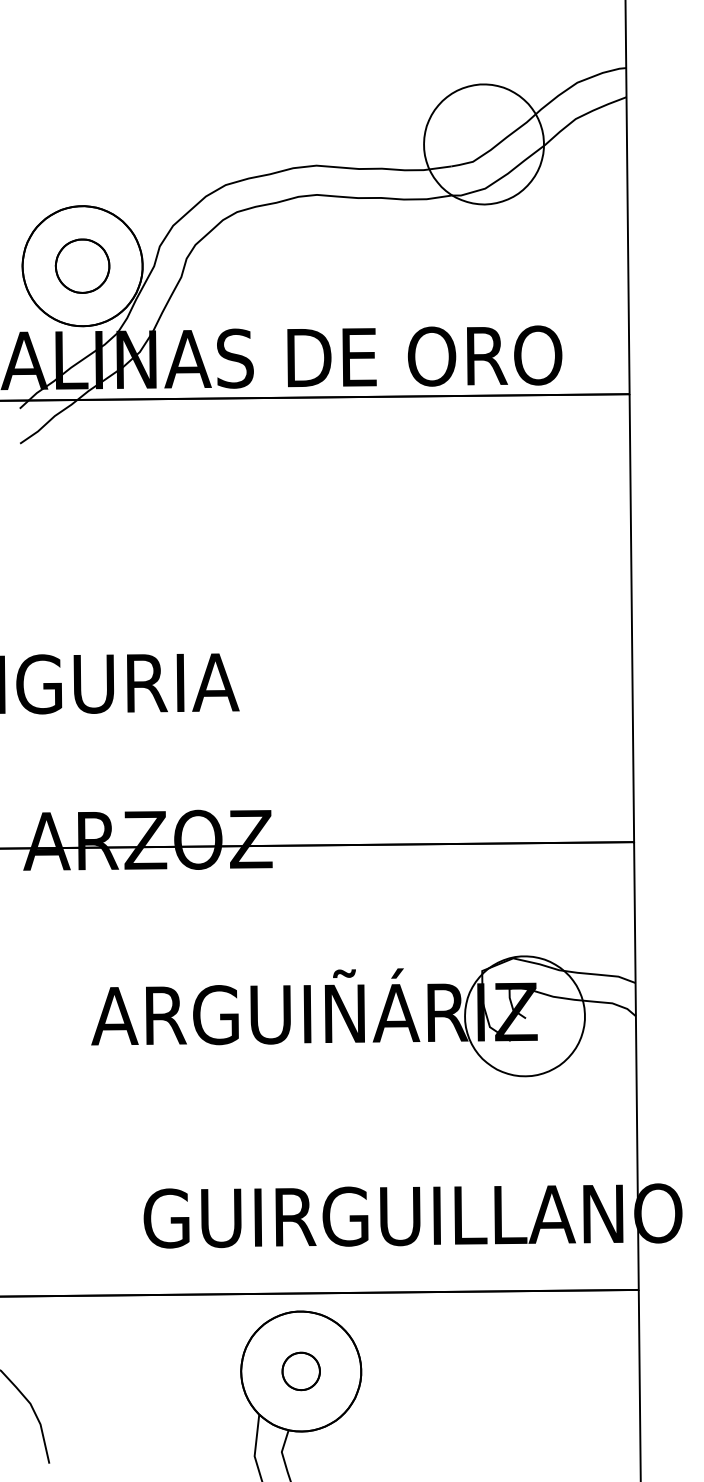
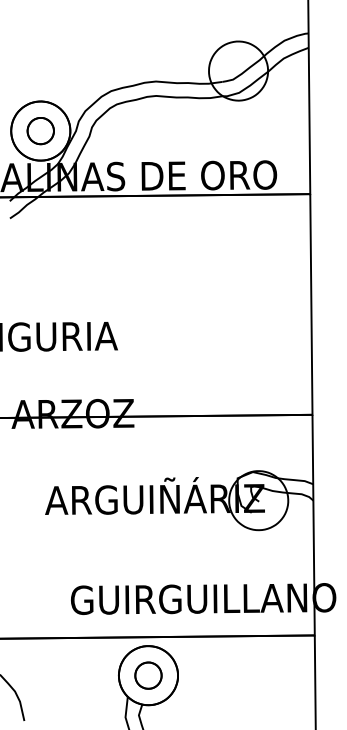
part: (301, 1371) -> (148, 675), size x1.43

